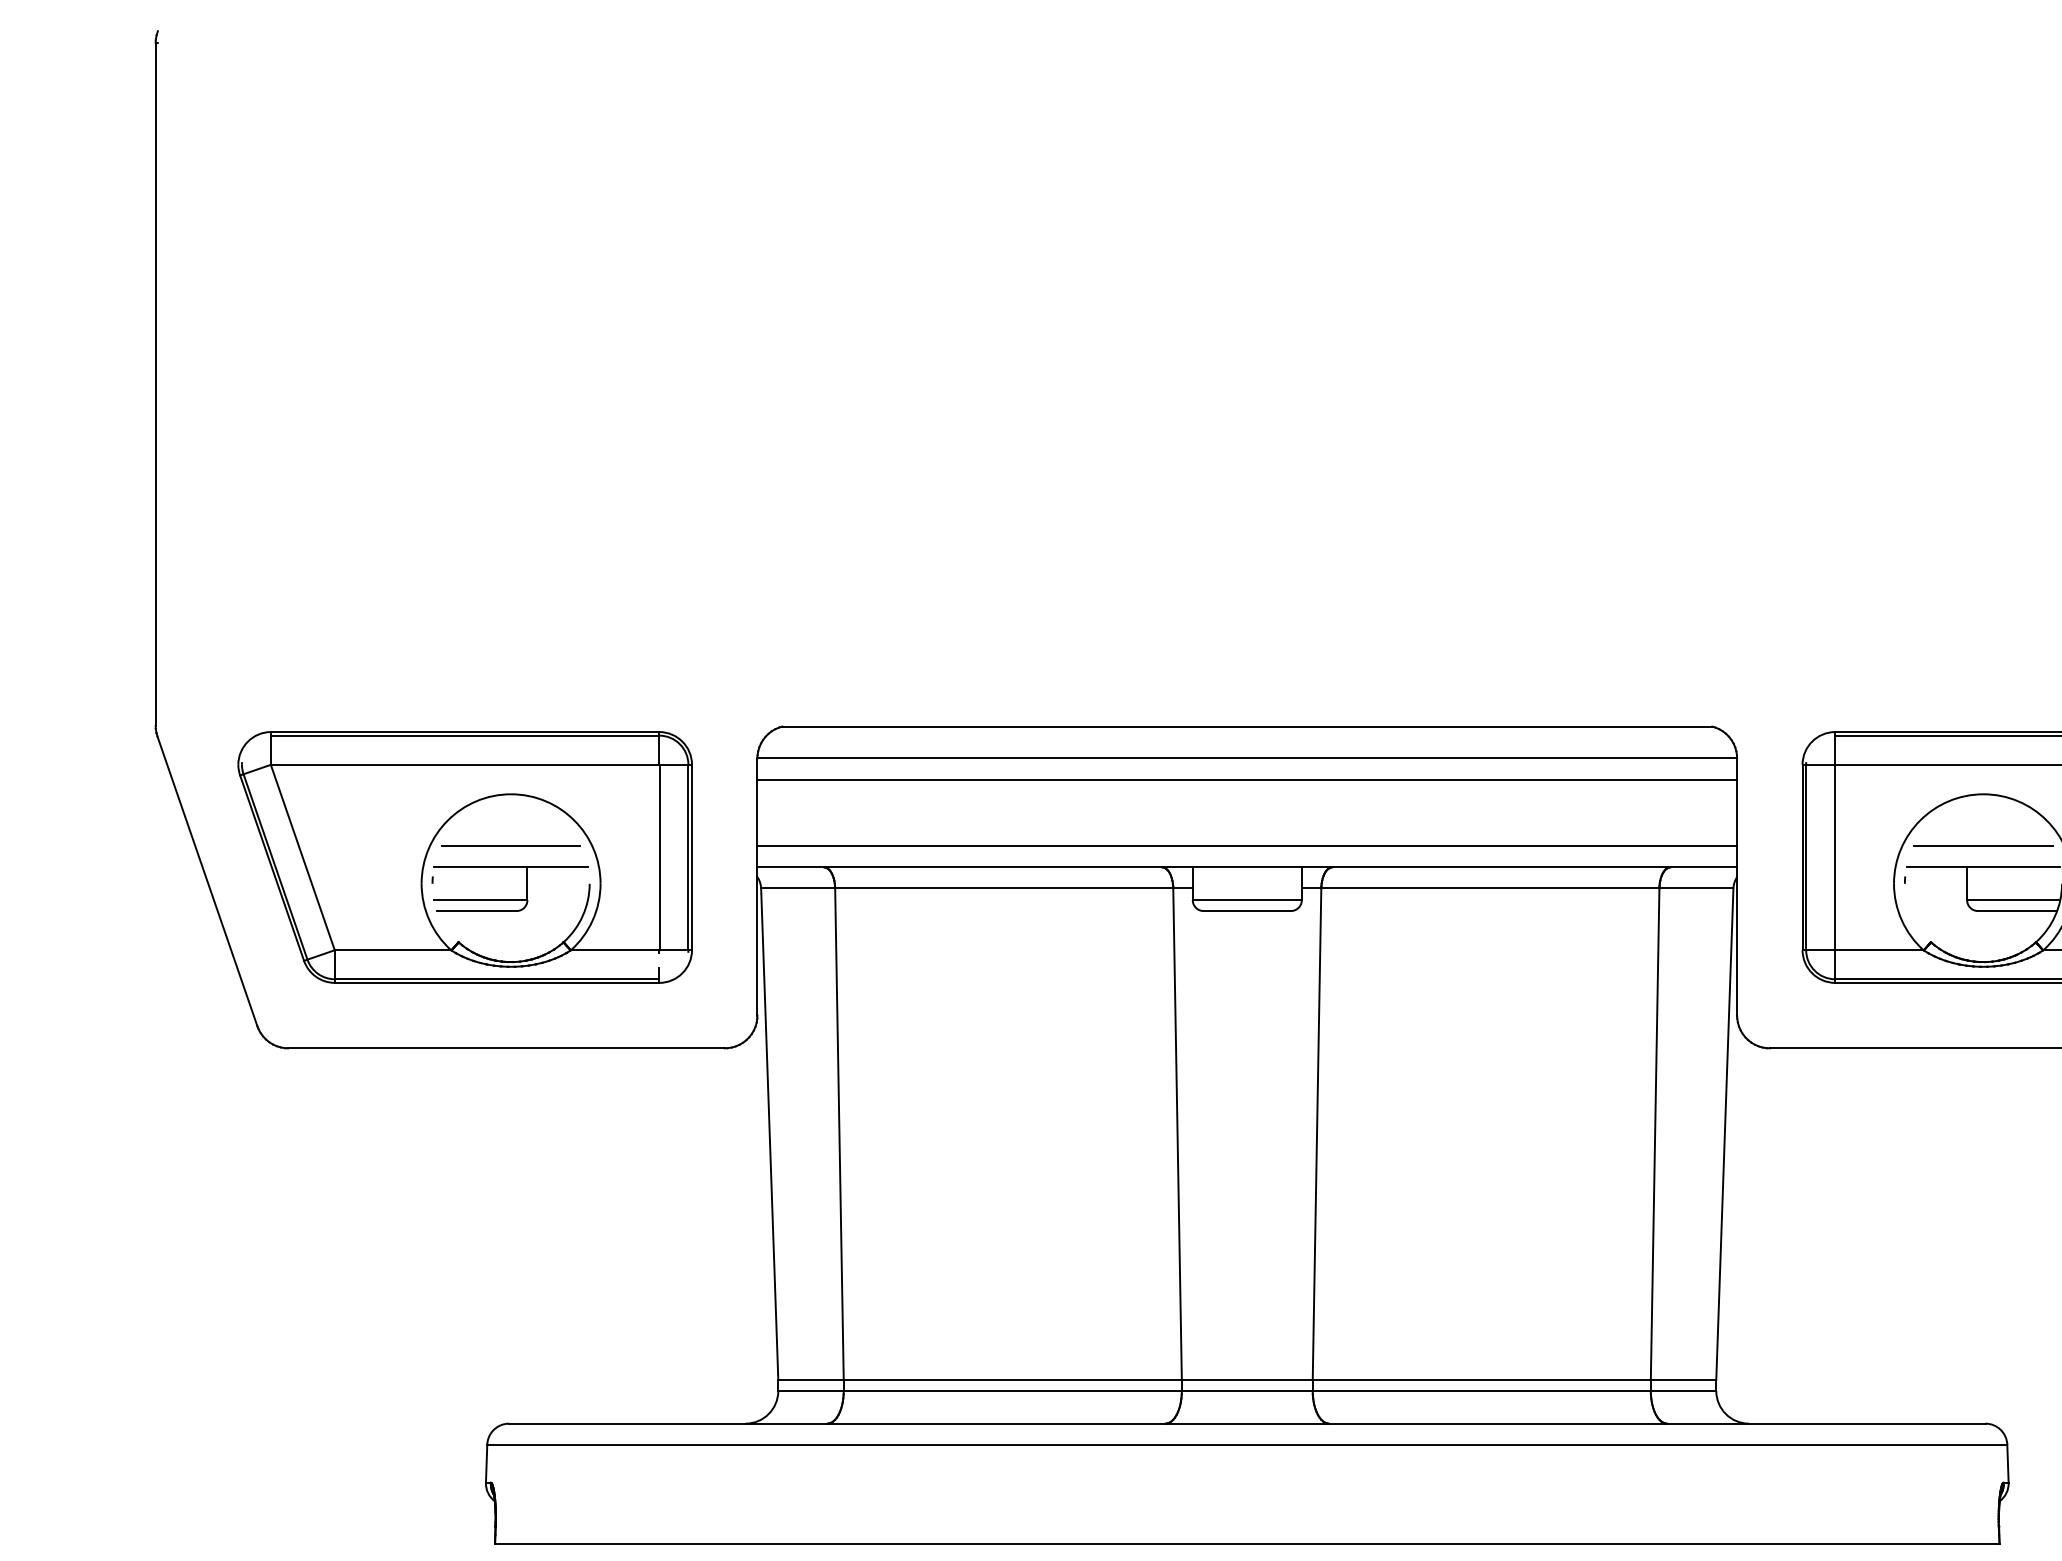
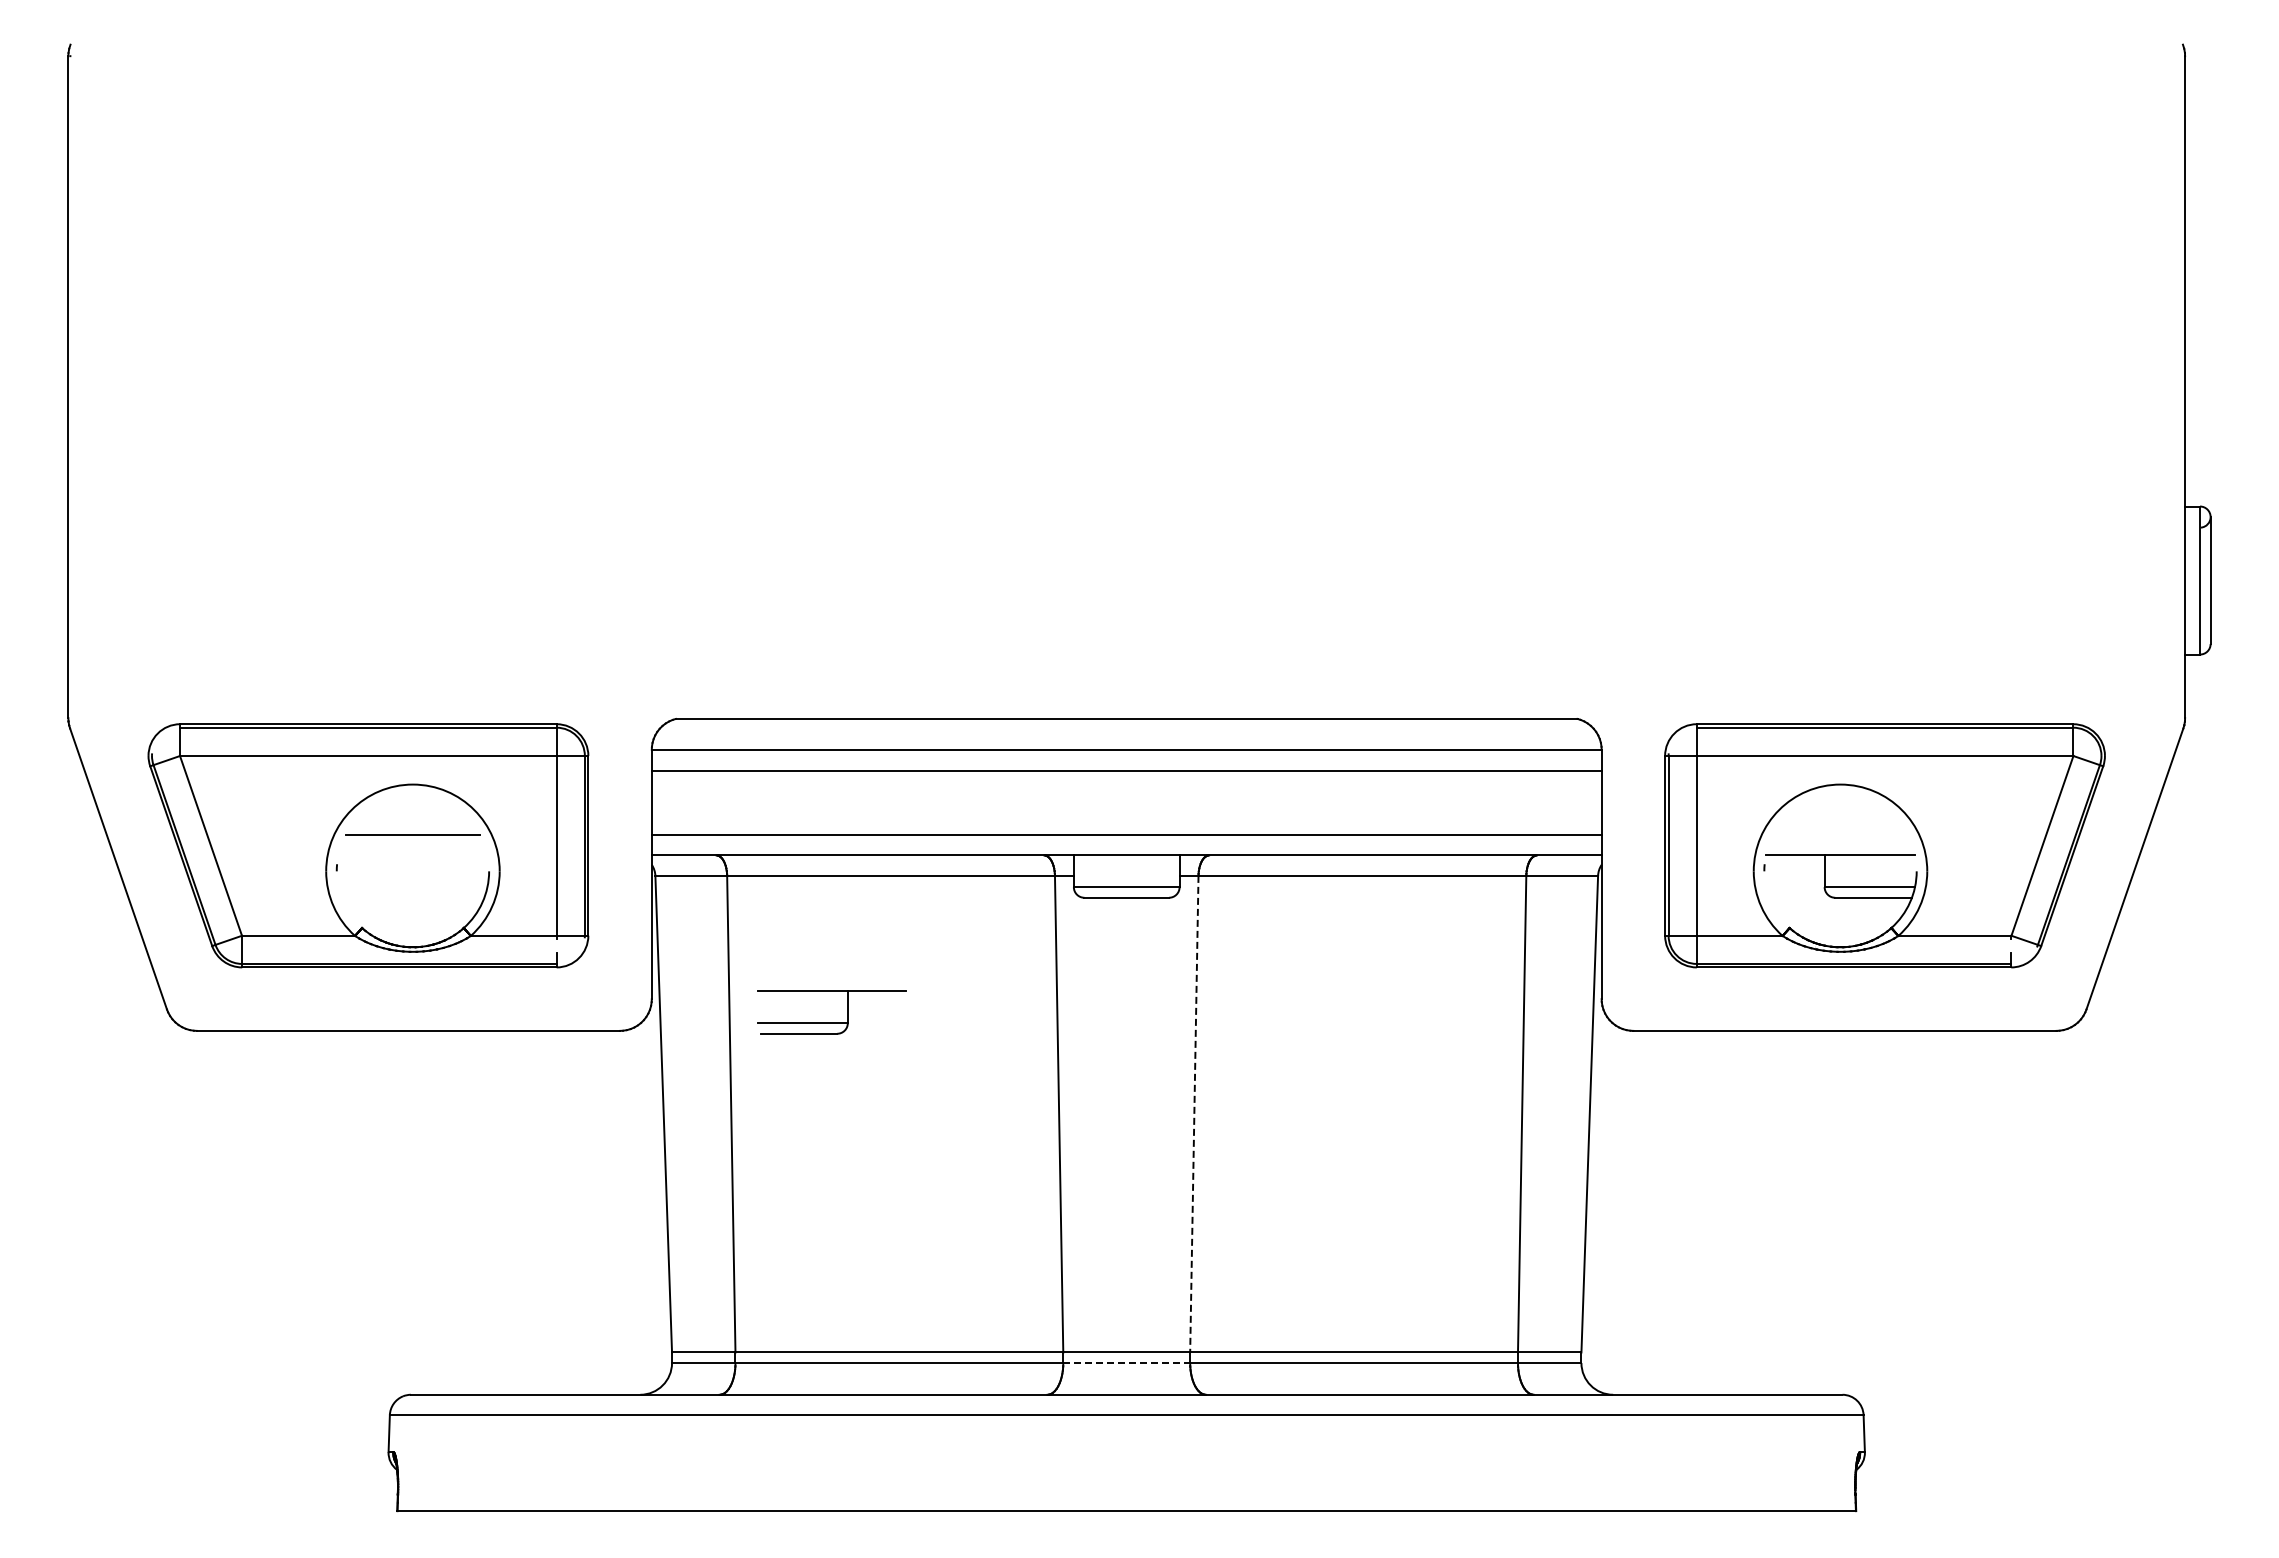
line: (1983, 846) -> (1840, 835), removed
part: (510, 899) -> (831, 1022), moved
line: (1317, 1134) -> (1194, 1114), solid -> dashed
line: (1248, 1391) -> (1127, 1363), solid -> dashed

